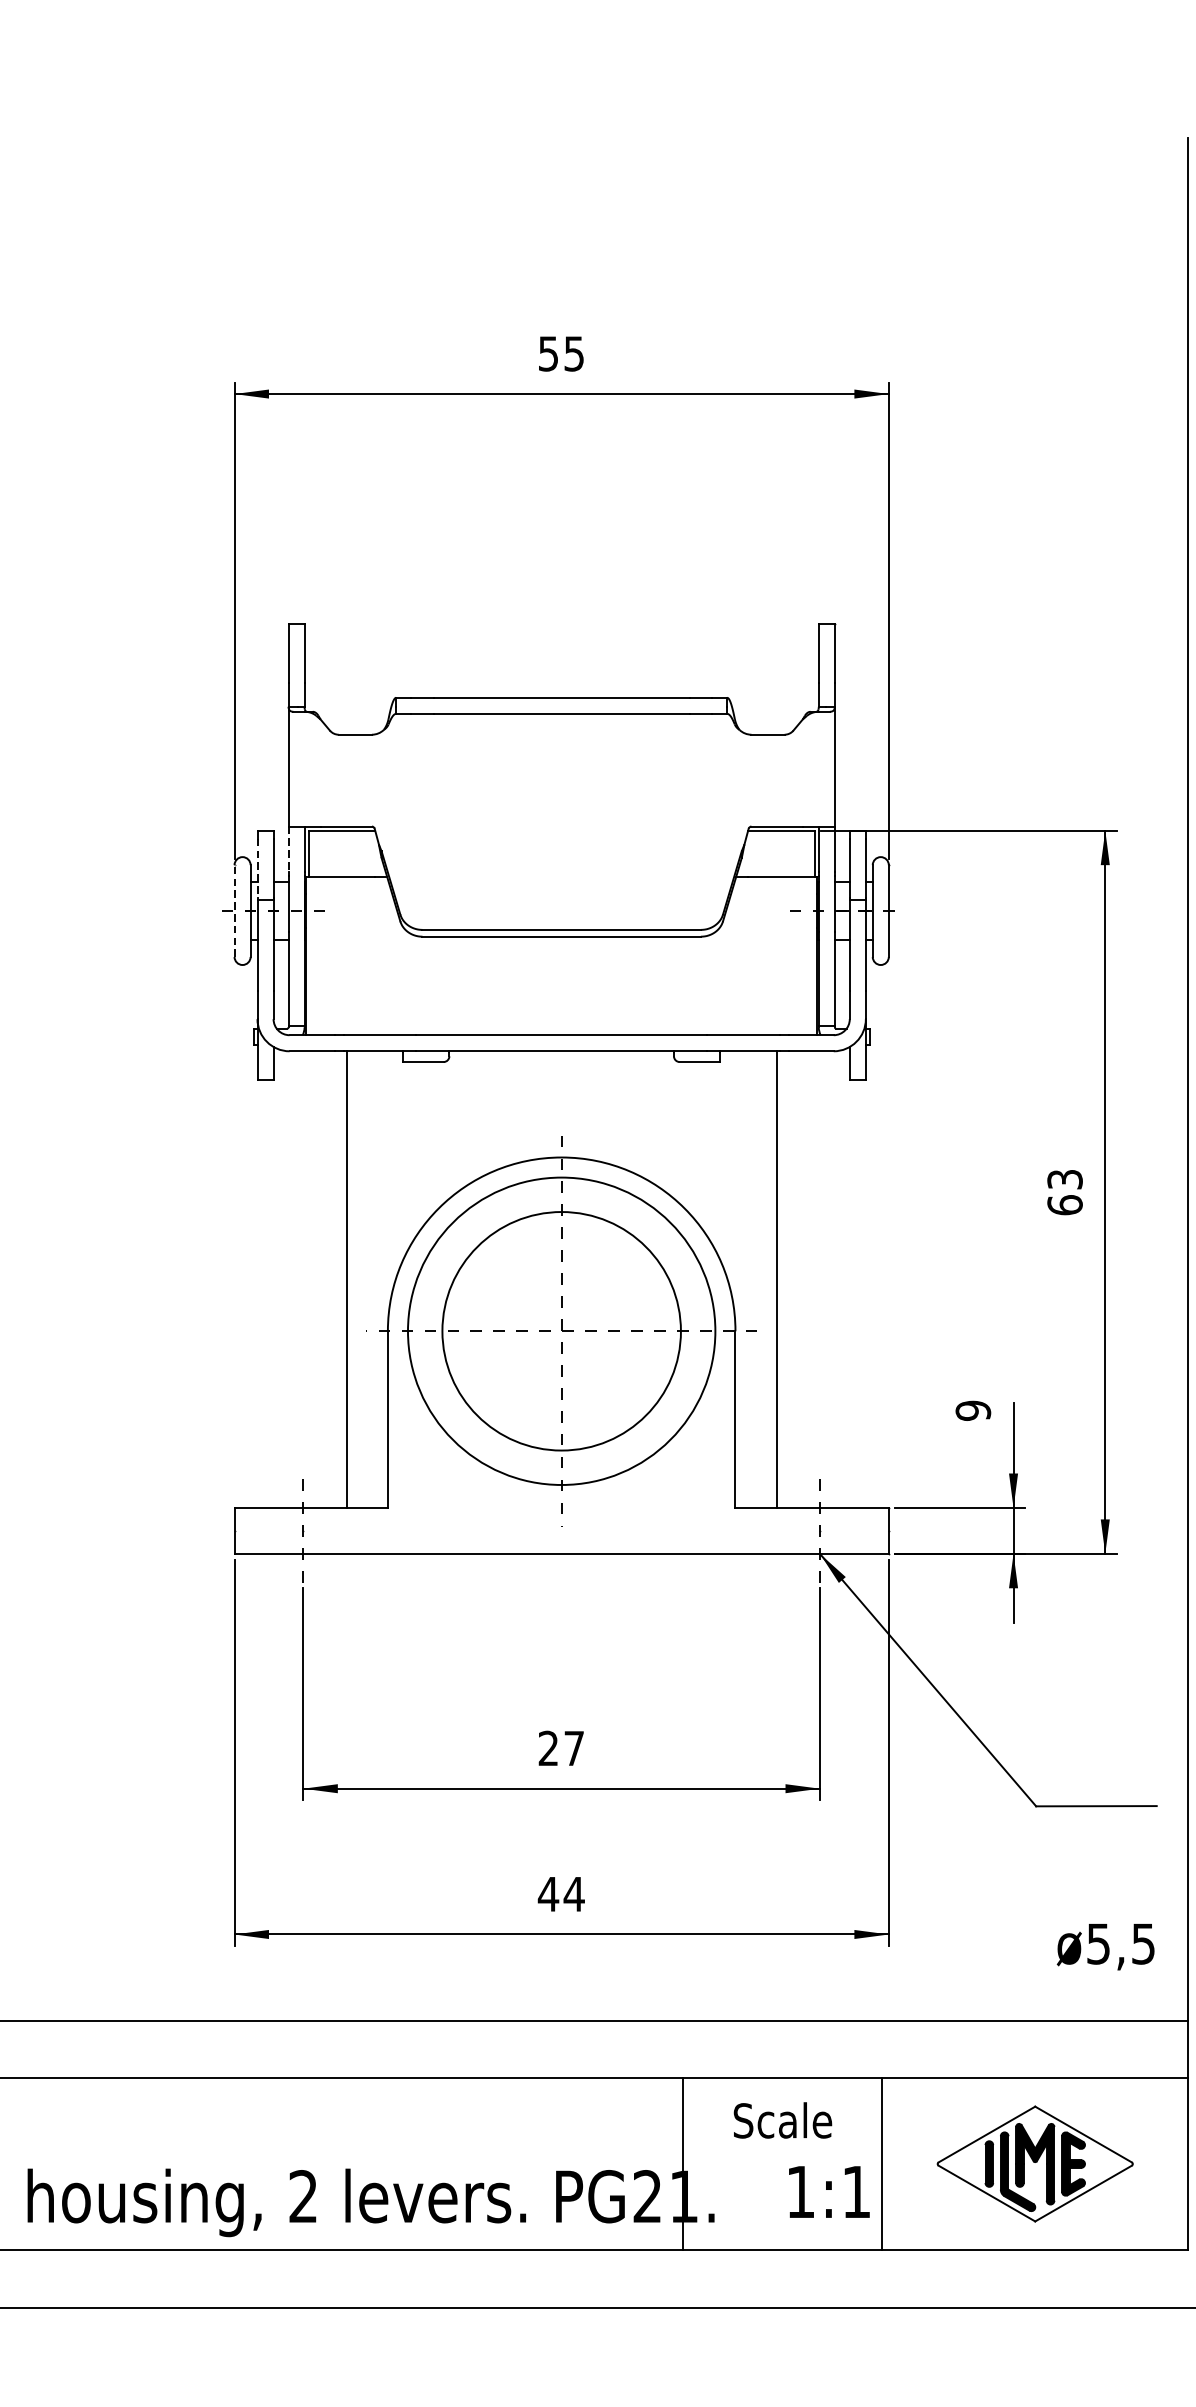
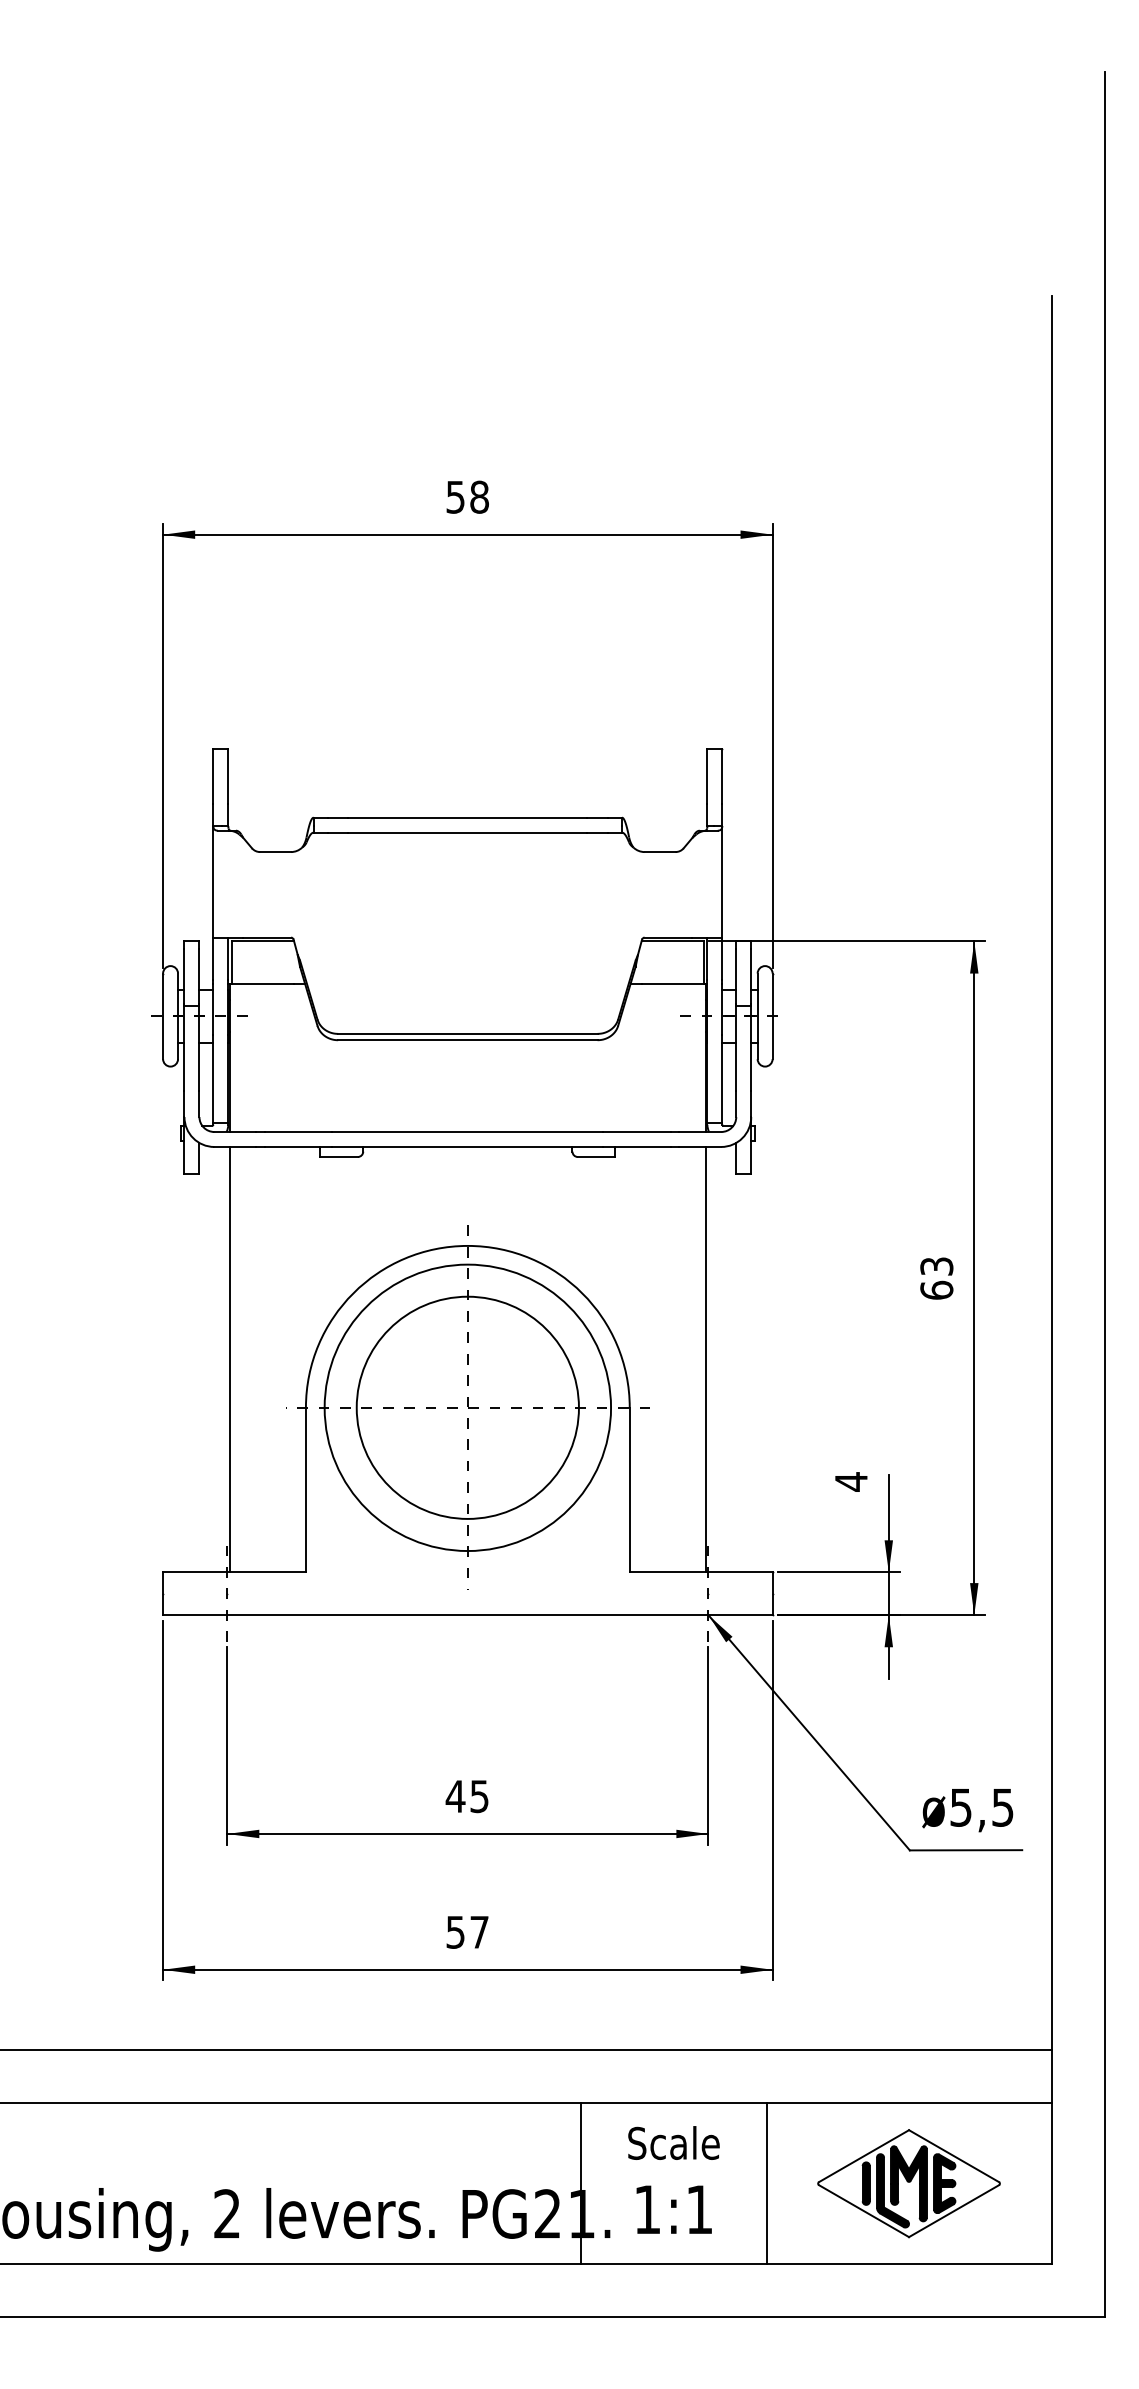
text: (574, 353) -> (479, 496), 55 -> 58
line: (288, 850) -> (213, 959), dashed -> solid
line: (257, 868) -> (184, 976), dashed -> solid
line: (234, 911) -> (163, 1016), dashed -> solid
line: (346, 1279) -> (229, 1359), moved
line: (777, 1279) -> (705, 1359), moved
text: (972, 1410) -> (850, 1481), 9 -> 4
text: (560, 1748) -> (466, 1796), 27 -> 45
text: (561, 1894) -> (467, 1932), 44 -> 57
text: (1105, 1947) -> (967, 1810), moved
text: (828, 2191) -> (673, 2209), moved

